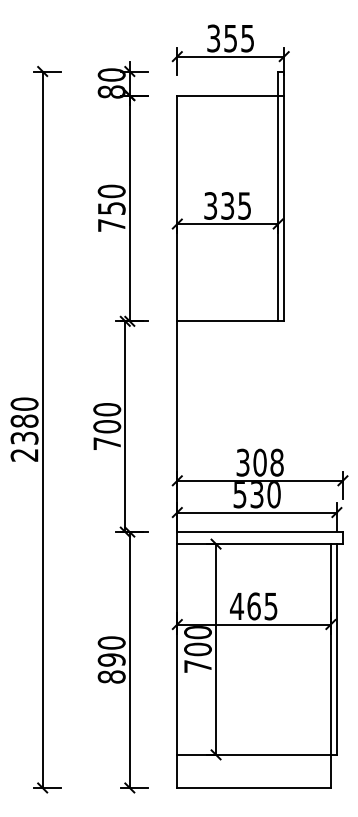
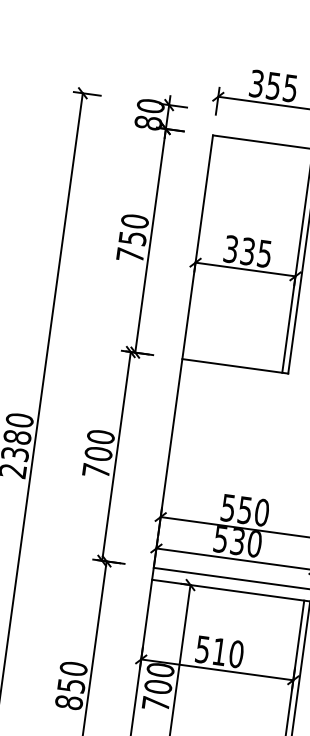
text: (260, 462) -> (245, 510), 308 -> 550
text: (253, 606) -> (219, 651), 465 -> 510
text: (111, 659) -> (71, 685), 890 -> 850

